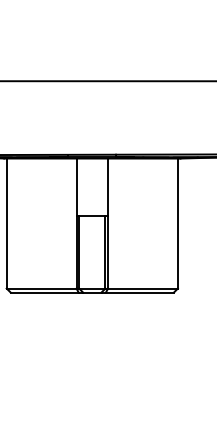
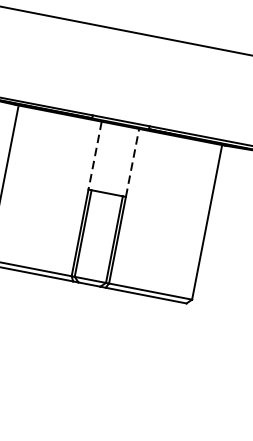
line: (76, 187) -> (94, 156), solid -> dashed
line: (108, 187) -> (132, 163), solid -> dashed

